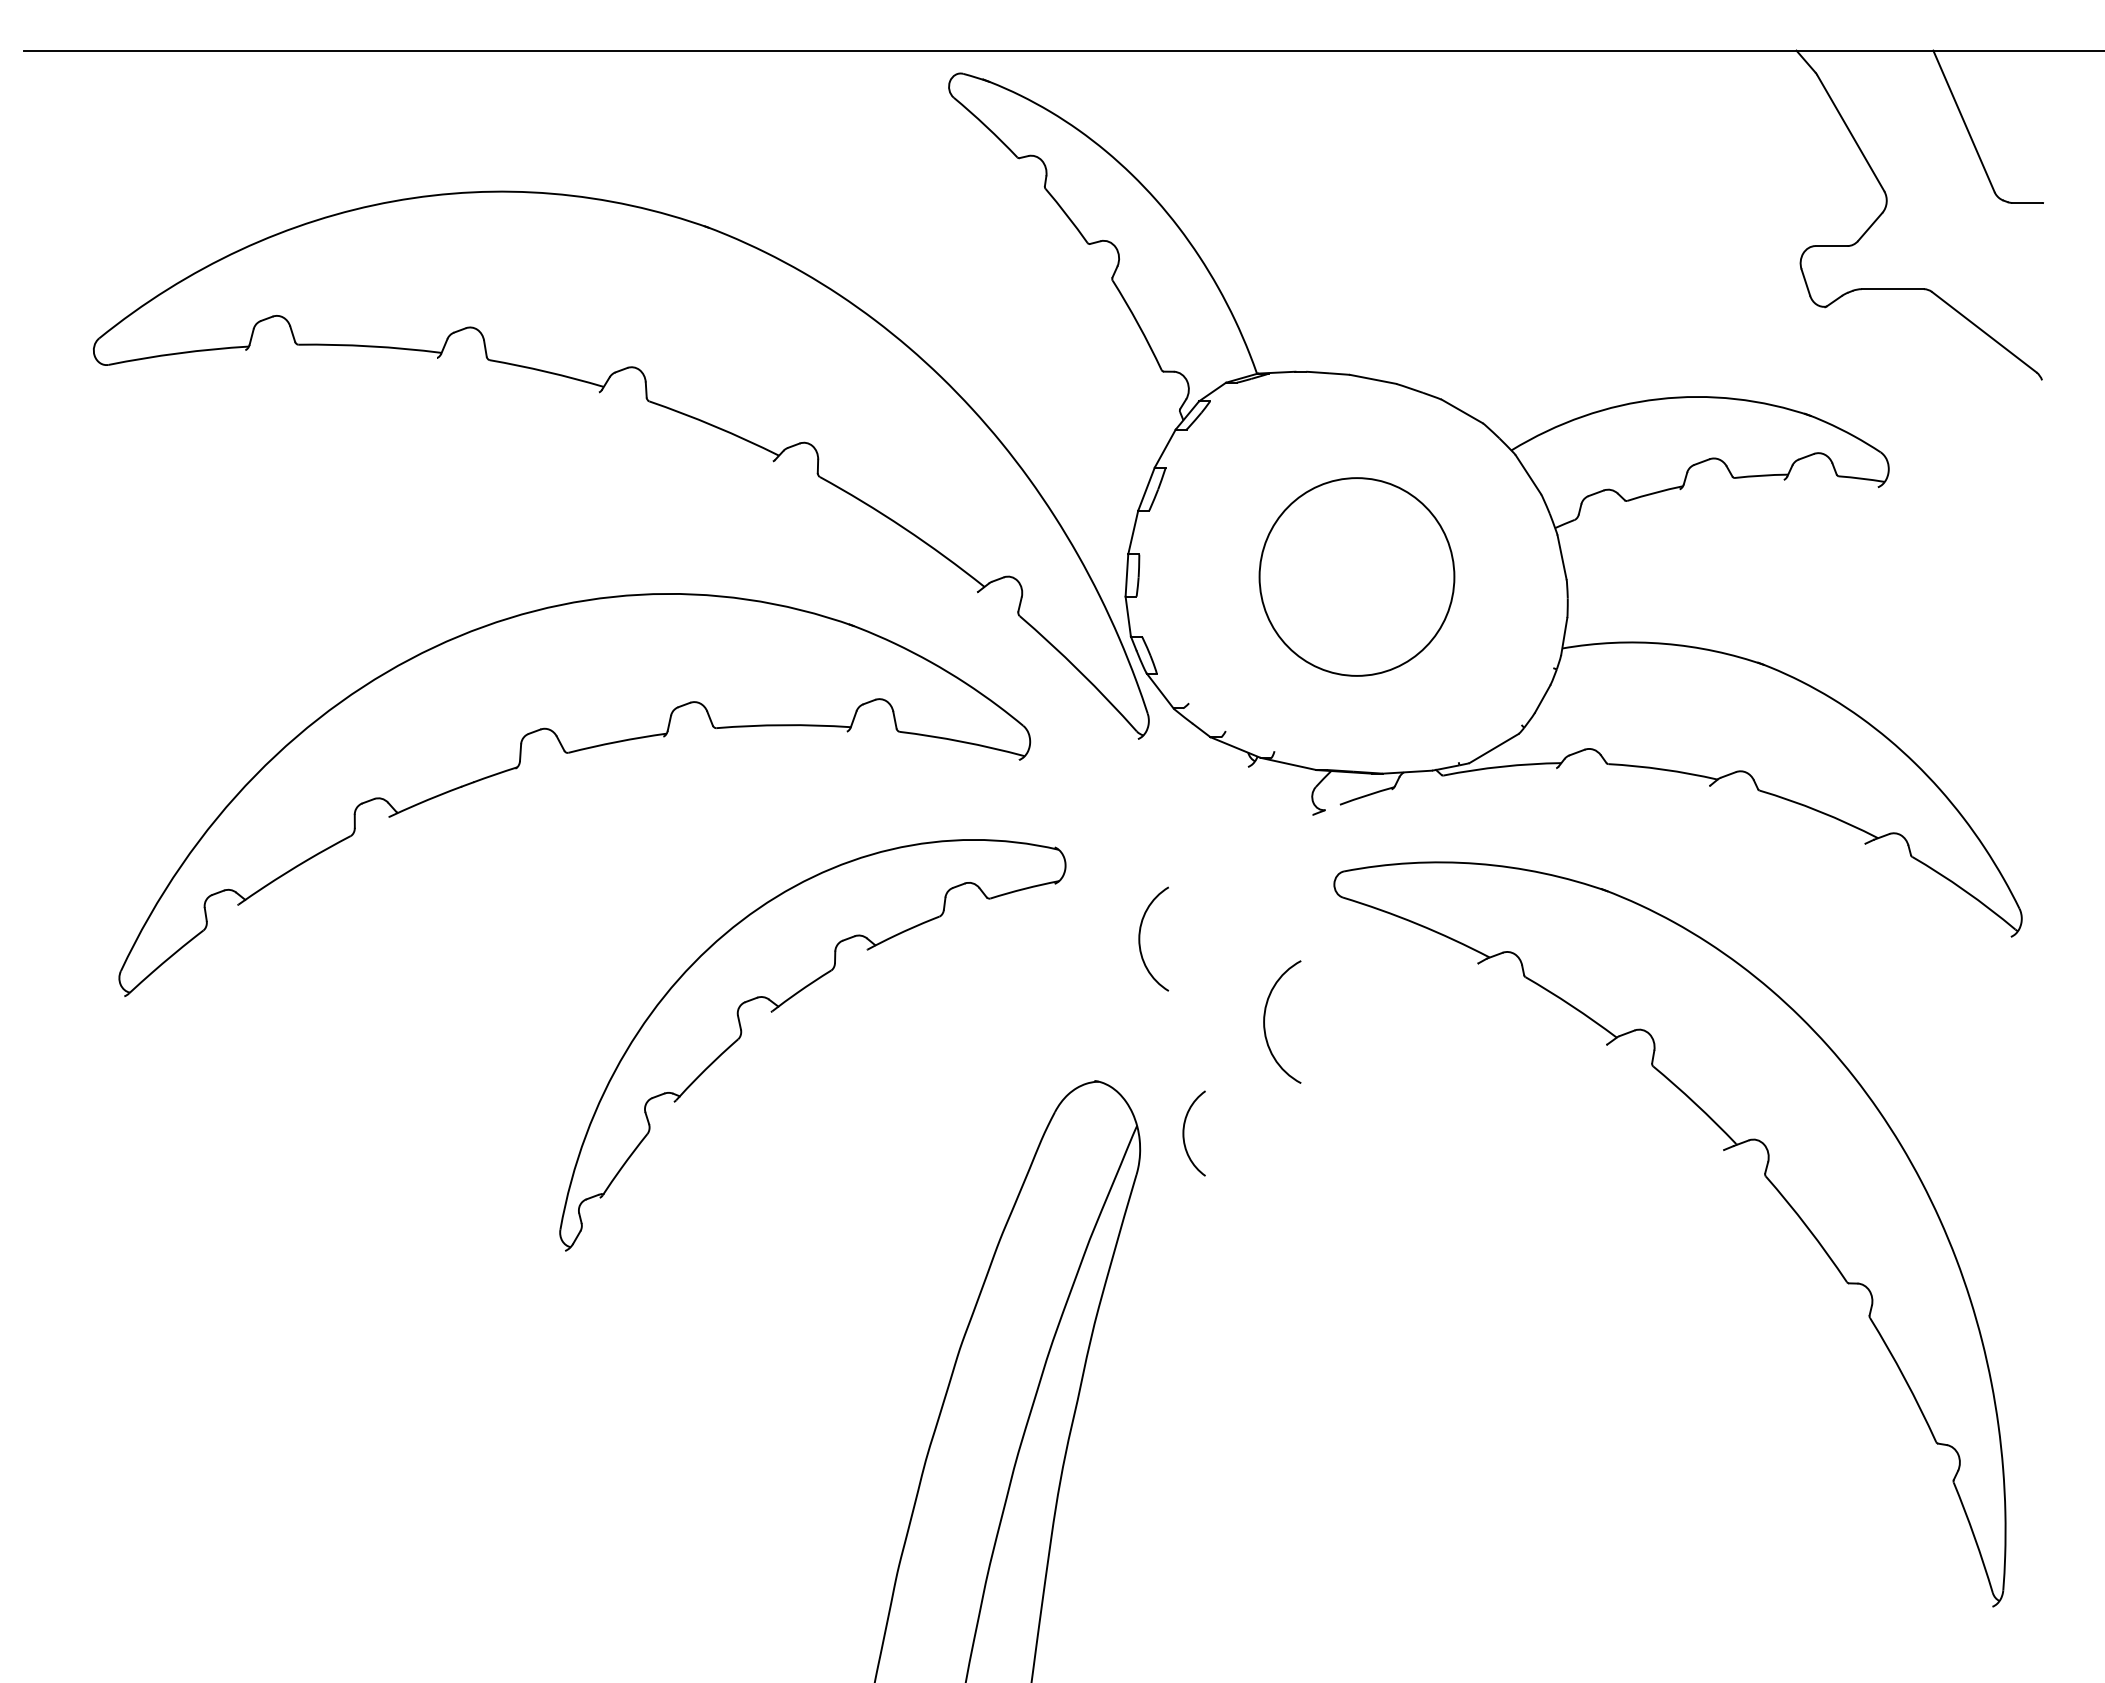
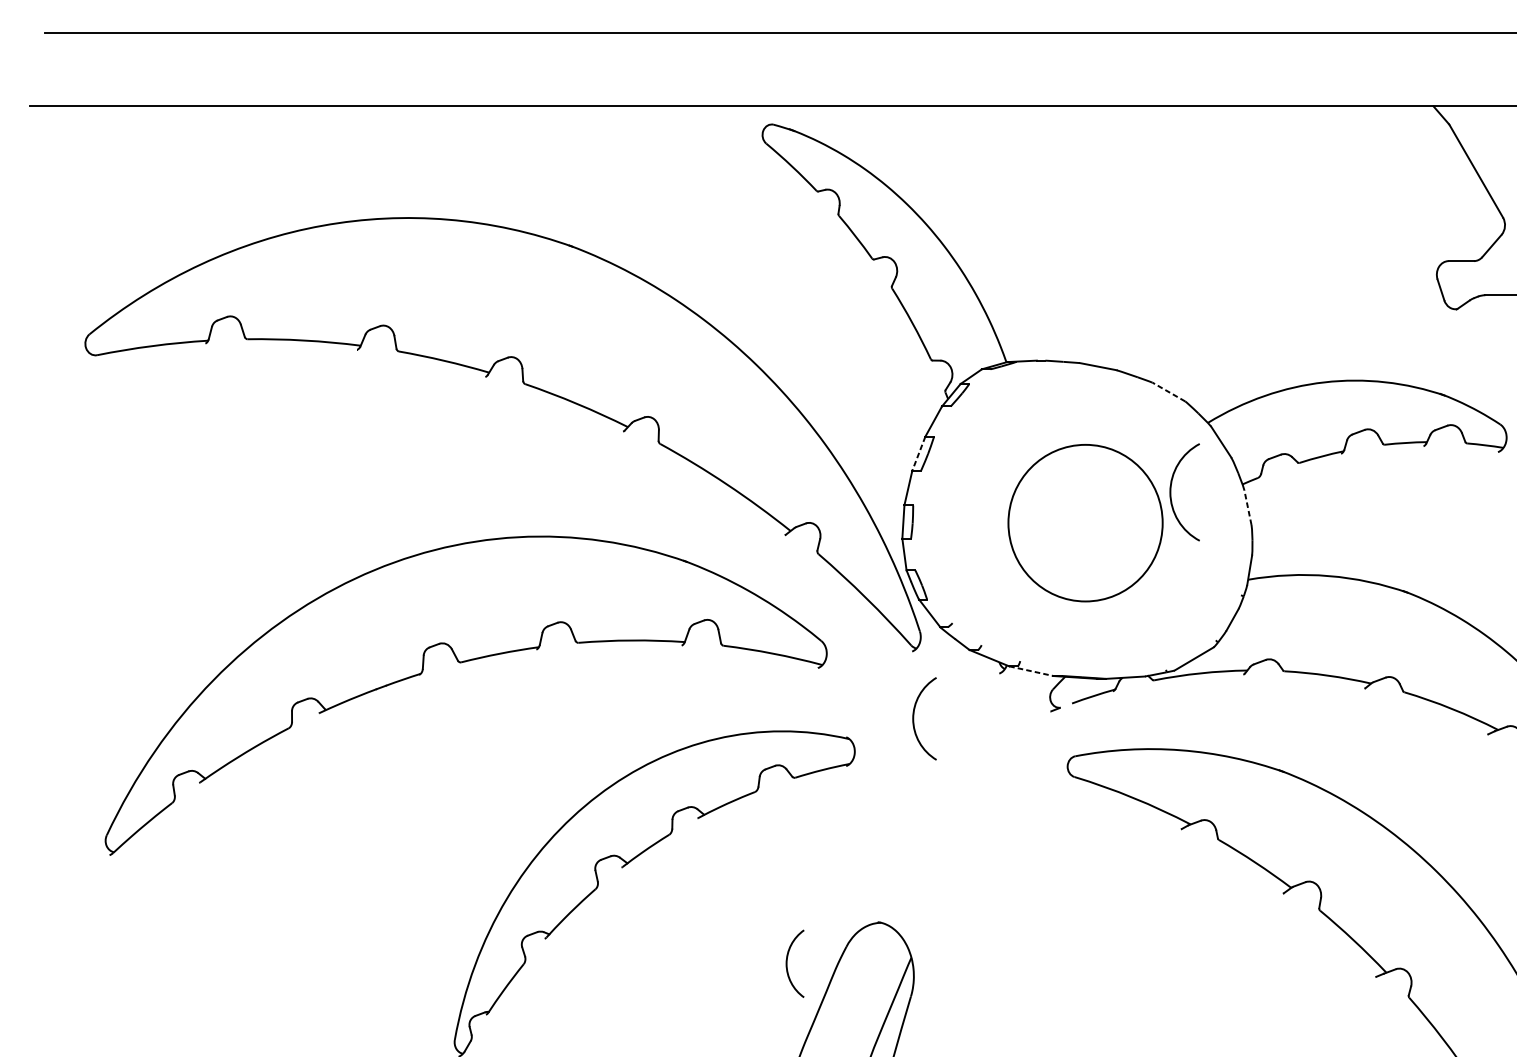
line: (1462, 411) -> (1169, 392), solid -> dashed
line: (1146, 489) -> (918, 453), solid -> dashed
line: (1561, 556) -> (1247, 506), solid -> dashed
line: (1288, 763) -> (1031, 670), solid -> dashed
part: (1140, 938) -> (914, 718), moved
part: (1265, 1019) -> (1171, 490), moved
part: (1184, 1133) -> (787, 963), moved

